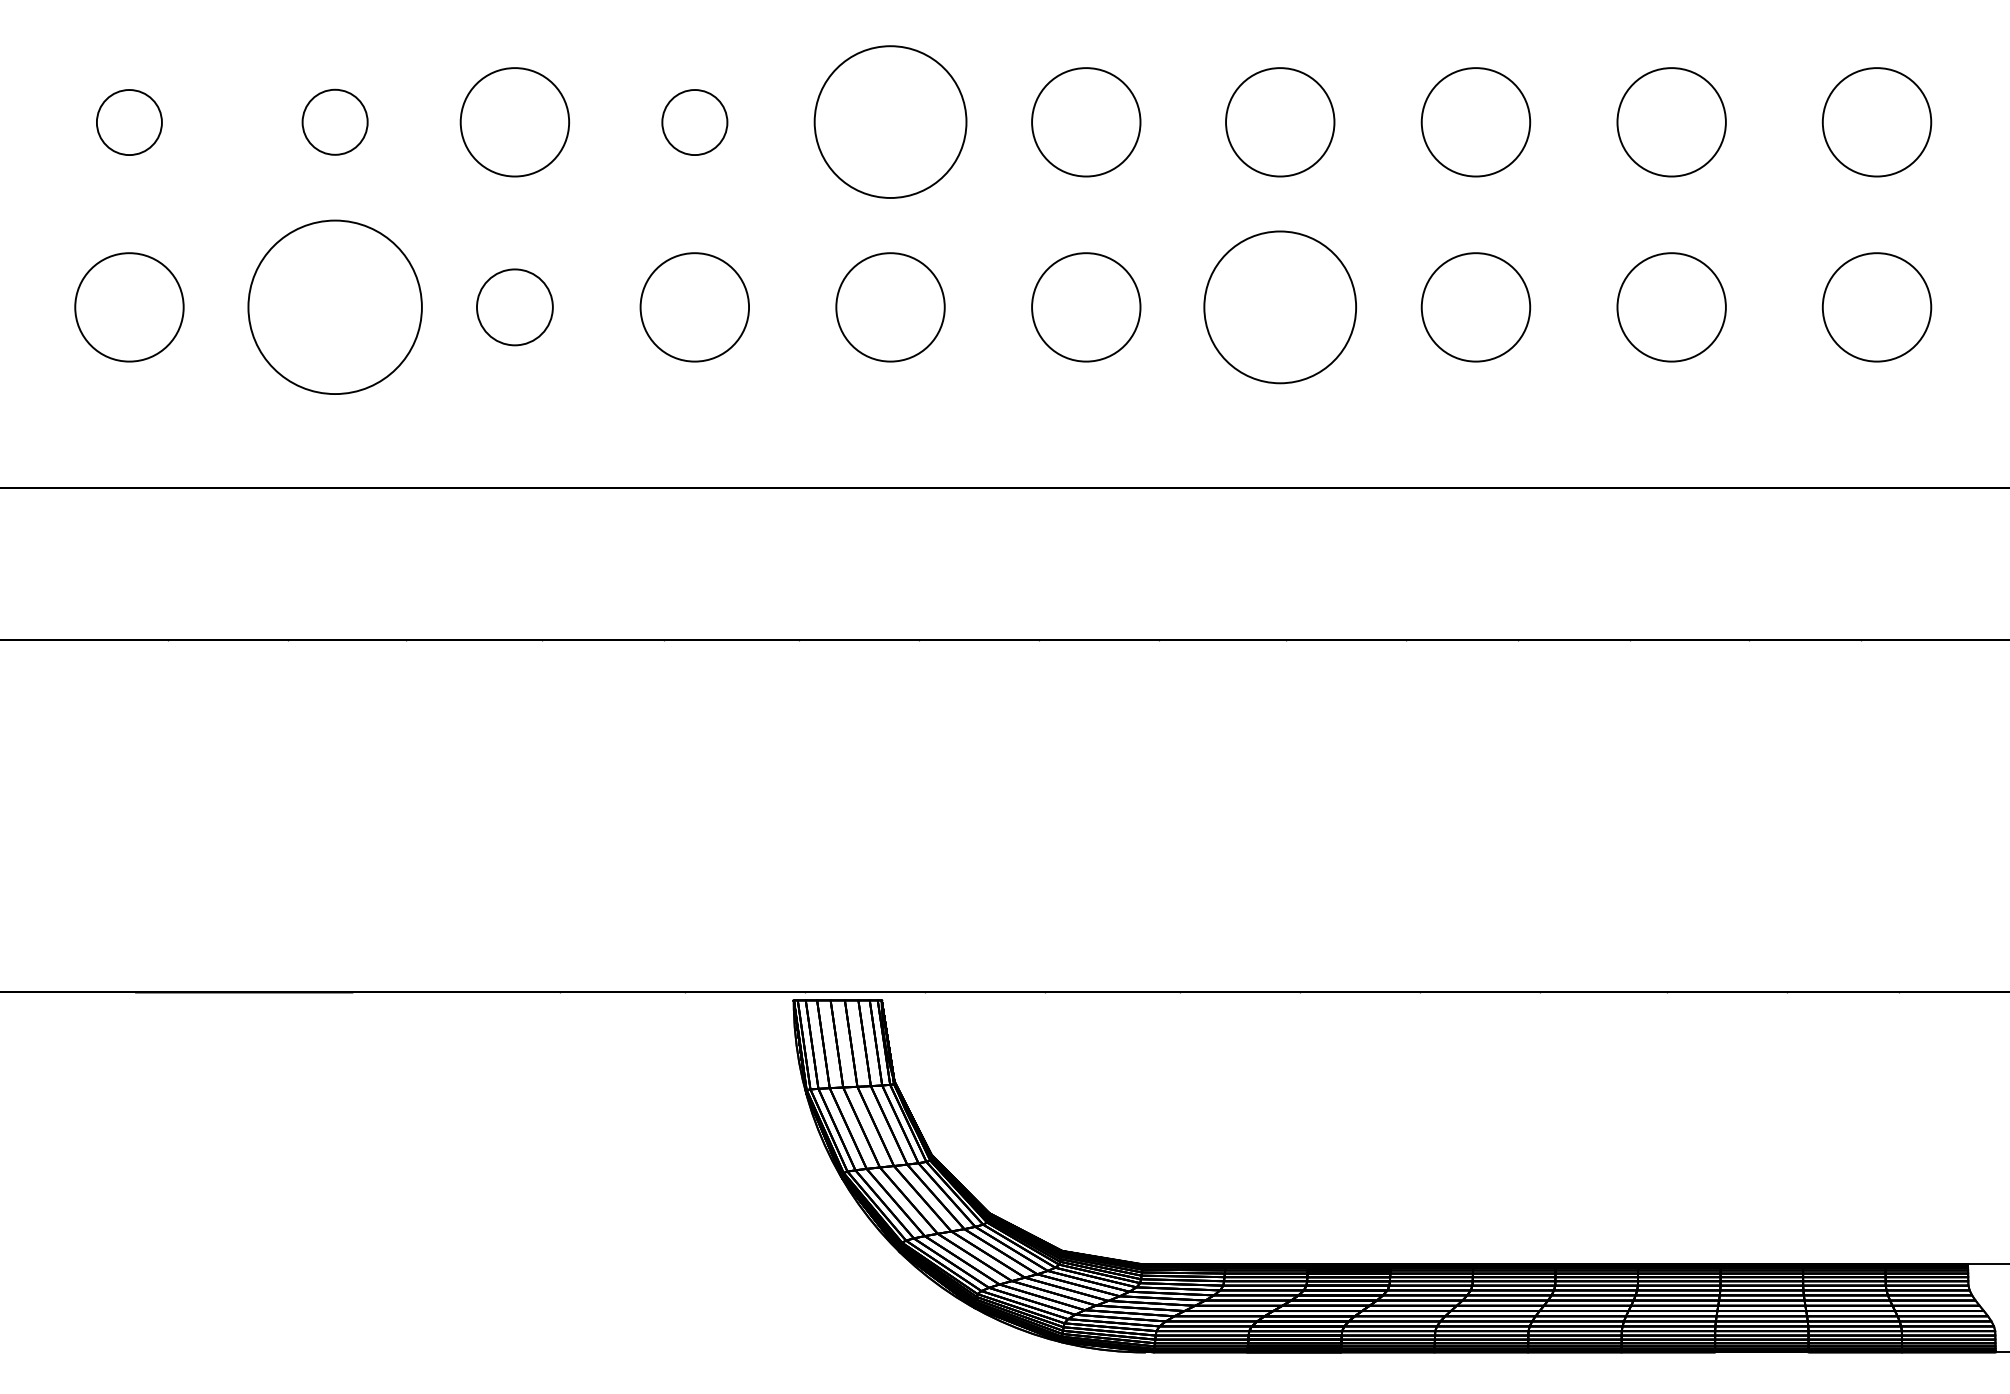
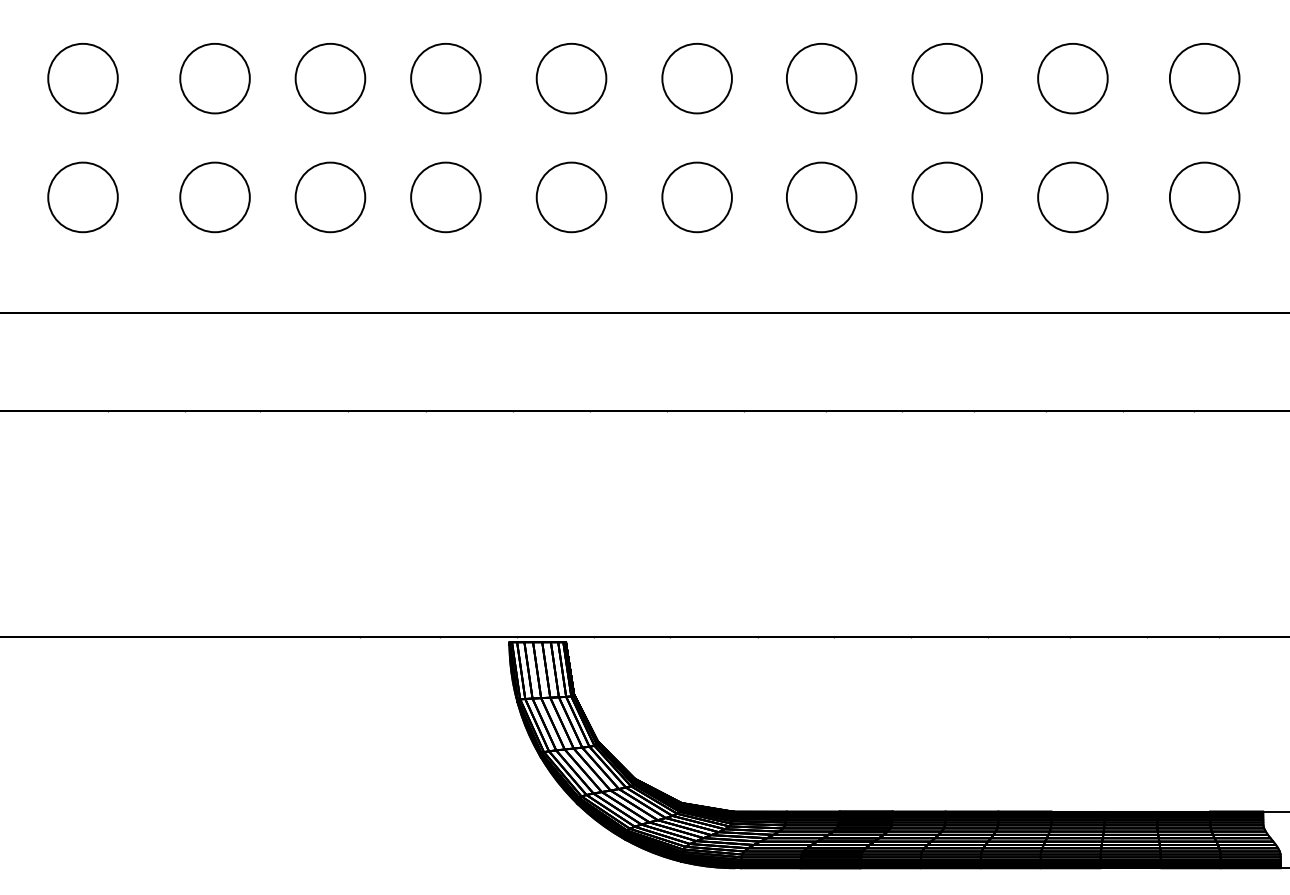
circle: (128, 122) -> (82, 78), size x1.67
circle: (334, 122) -> (214, 78), size x1.67
circle: (694, 122) -> (445, 78), size x1.67
circle: (890, 122) -> (571, 78), size x0.71
circle: (334, 307) -> (214, 197), size x0.62
circle: (515, 307) -> (330, 197), size x1.43
circle: (1279, 307) -> (821, 197), size x0.71

